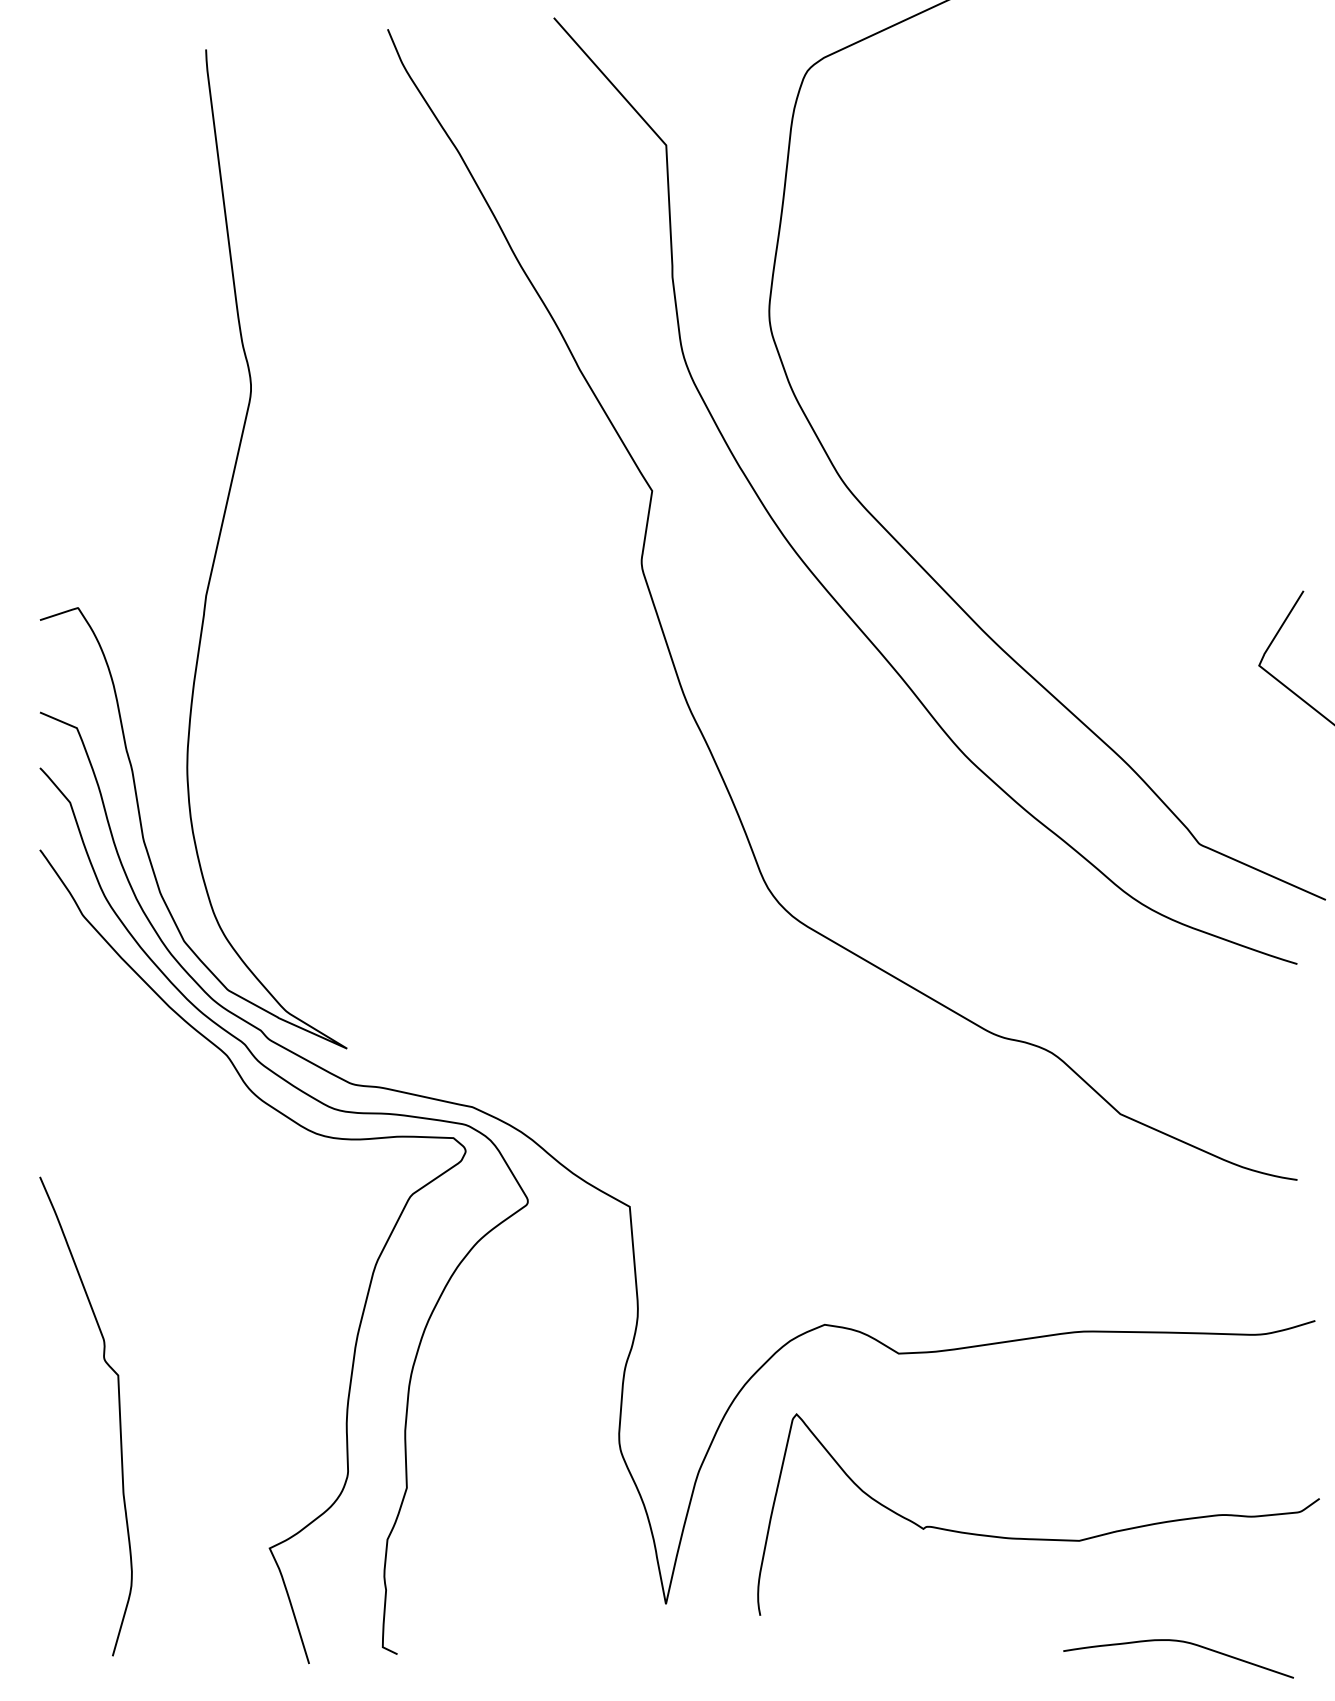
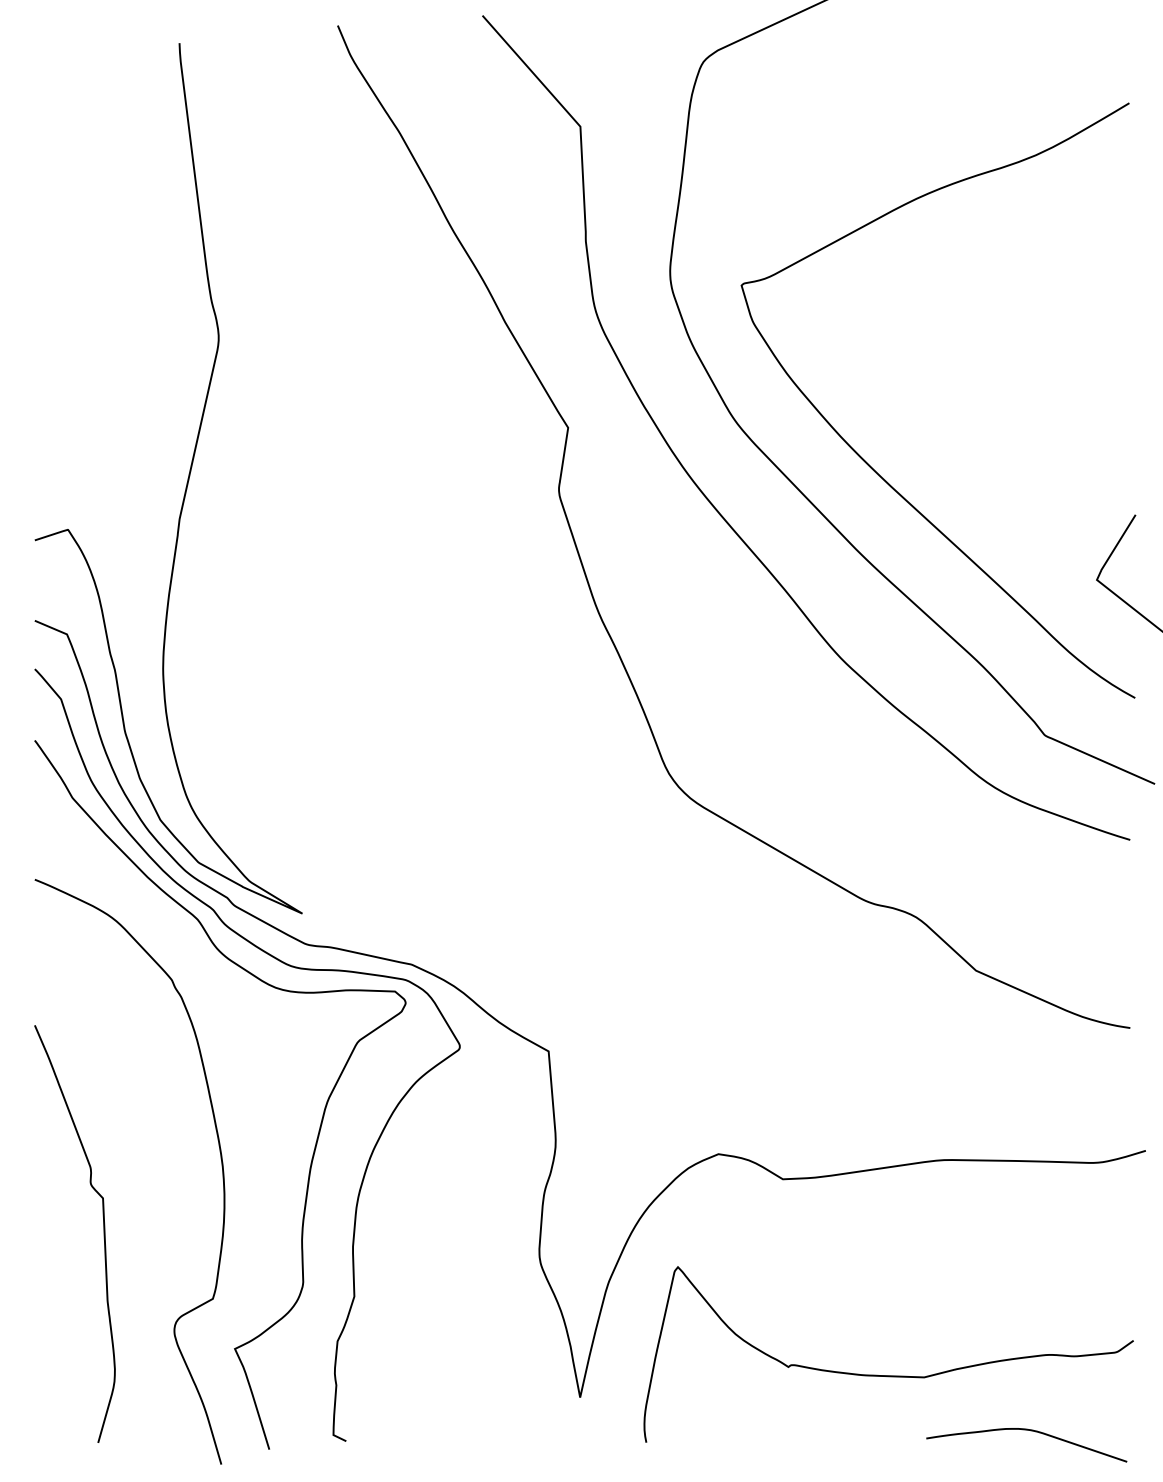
curve: (1000, 535) -> (871, 466), added
curve: (253, 1330) -> (220, 1159), added
curve: (1038, 1538) -> (888, 1375), moved

